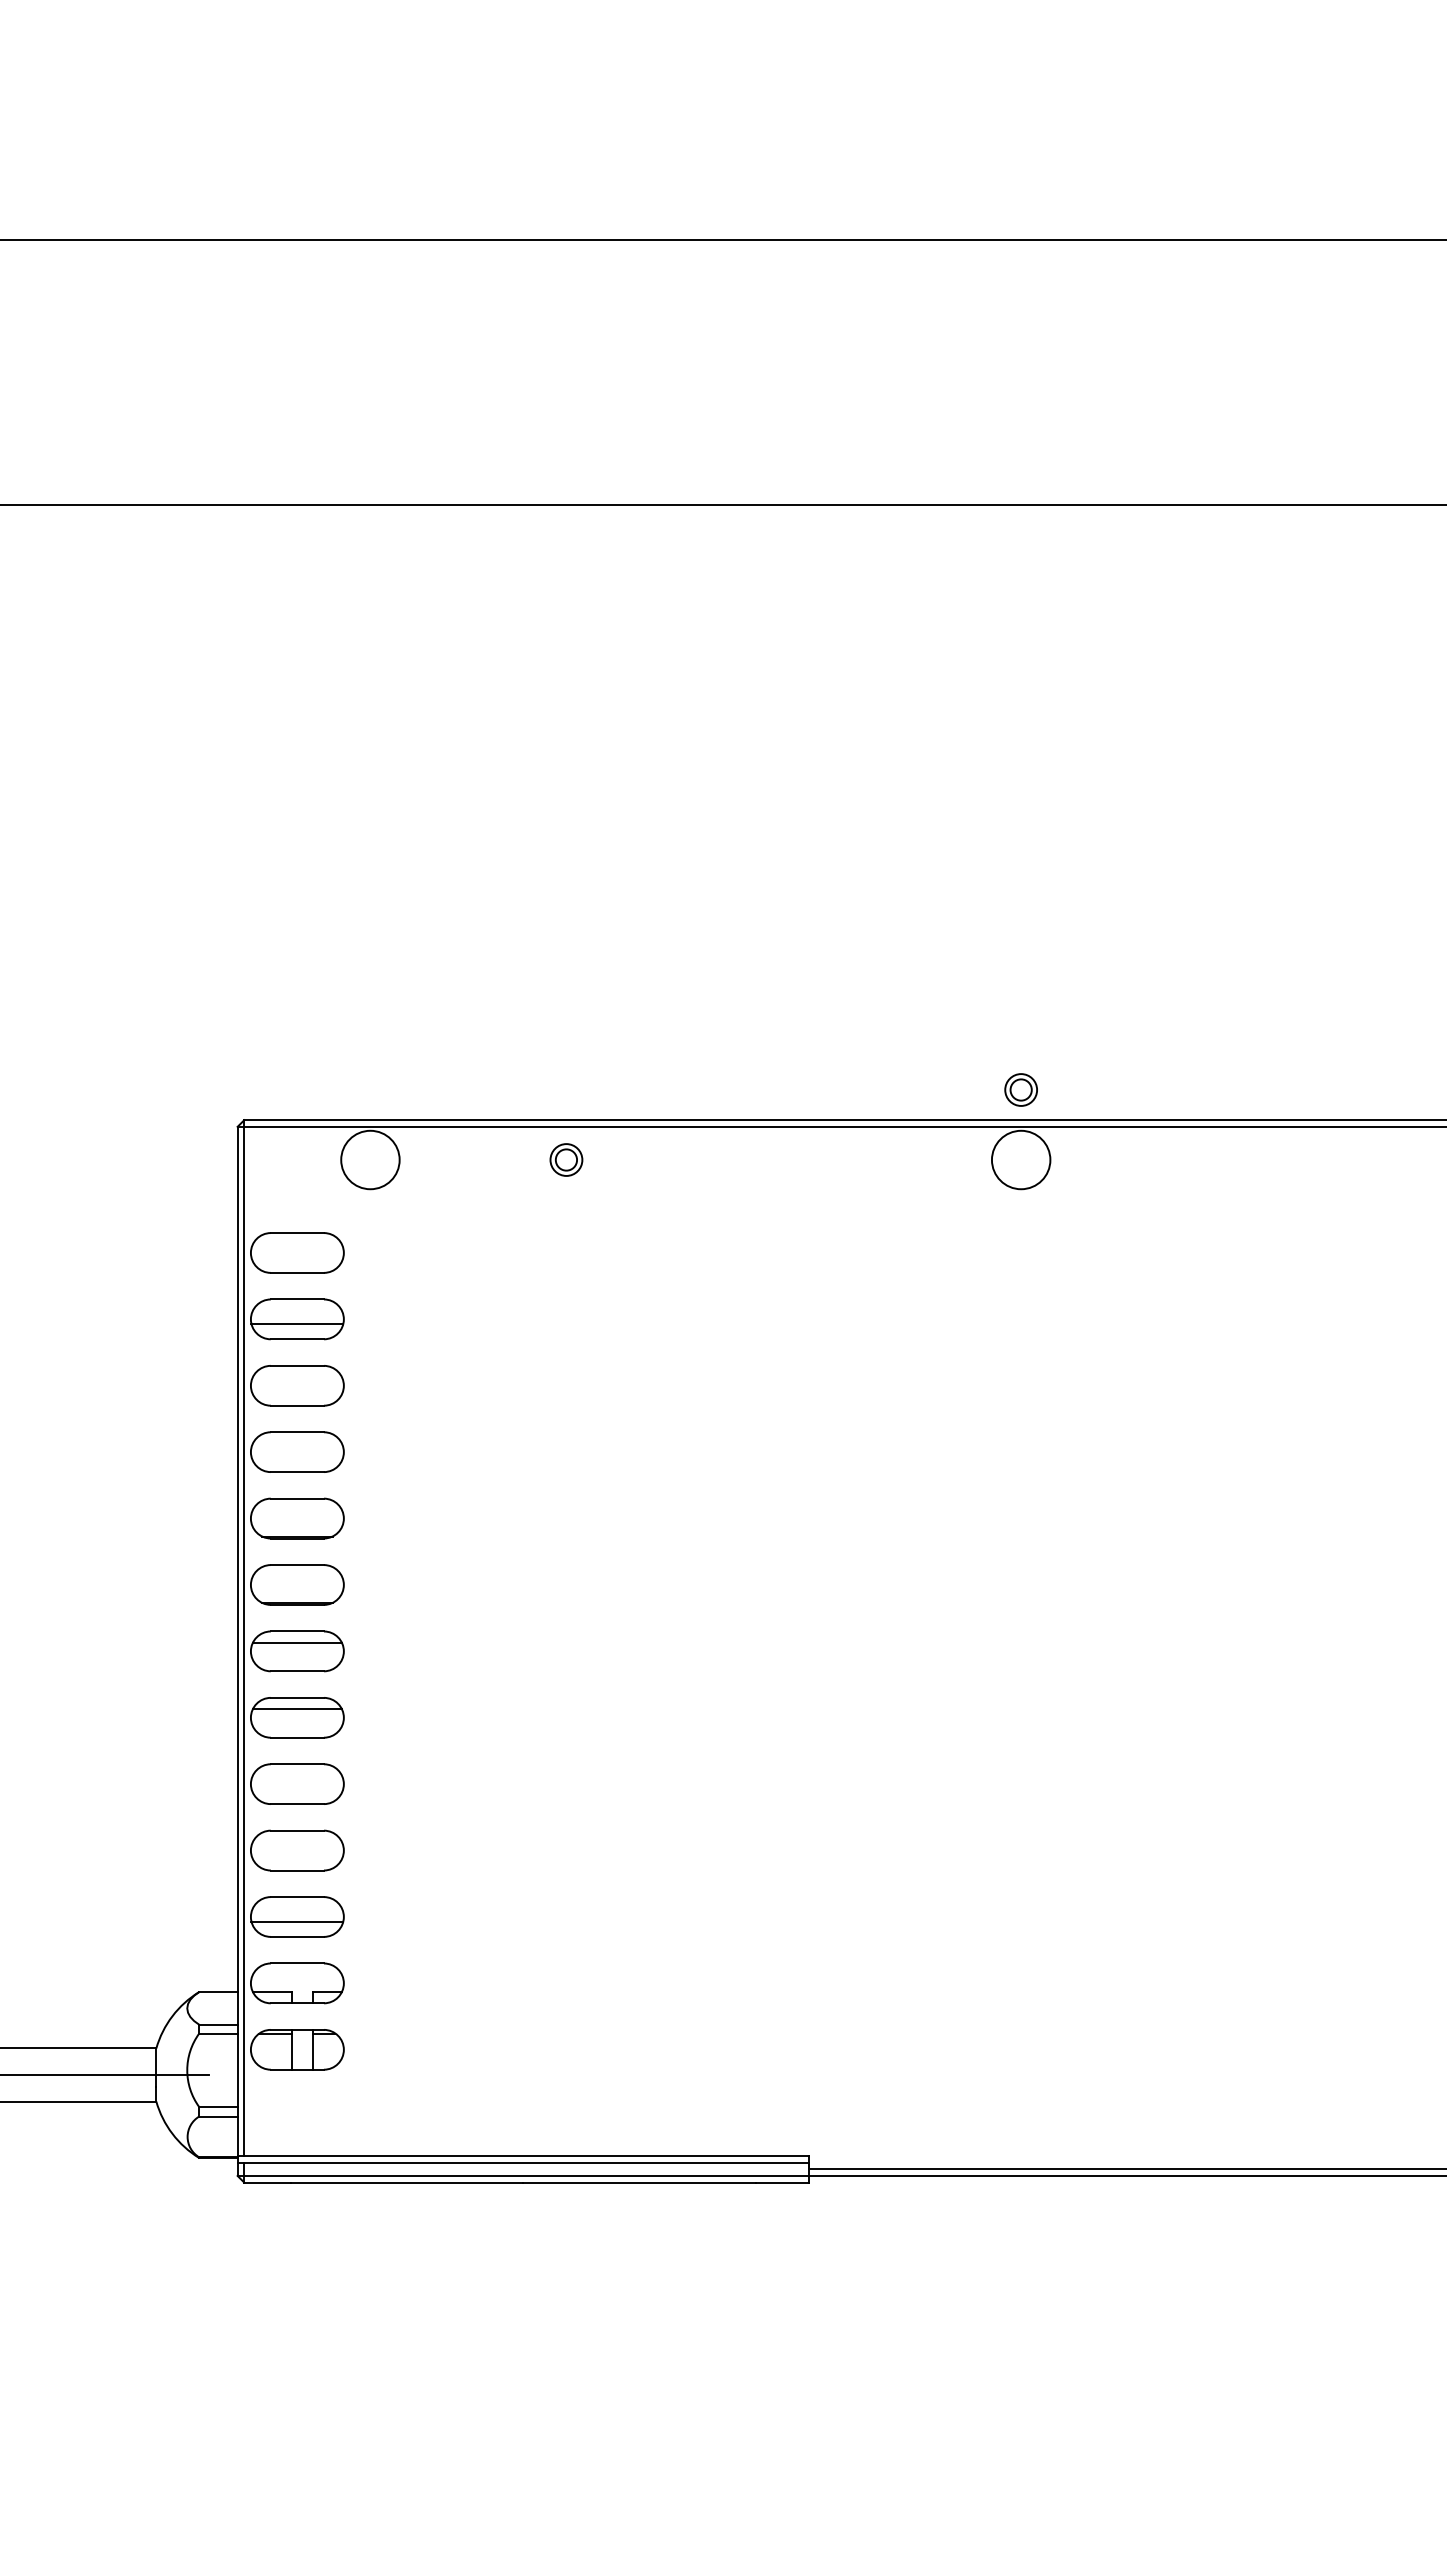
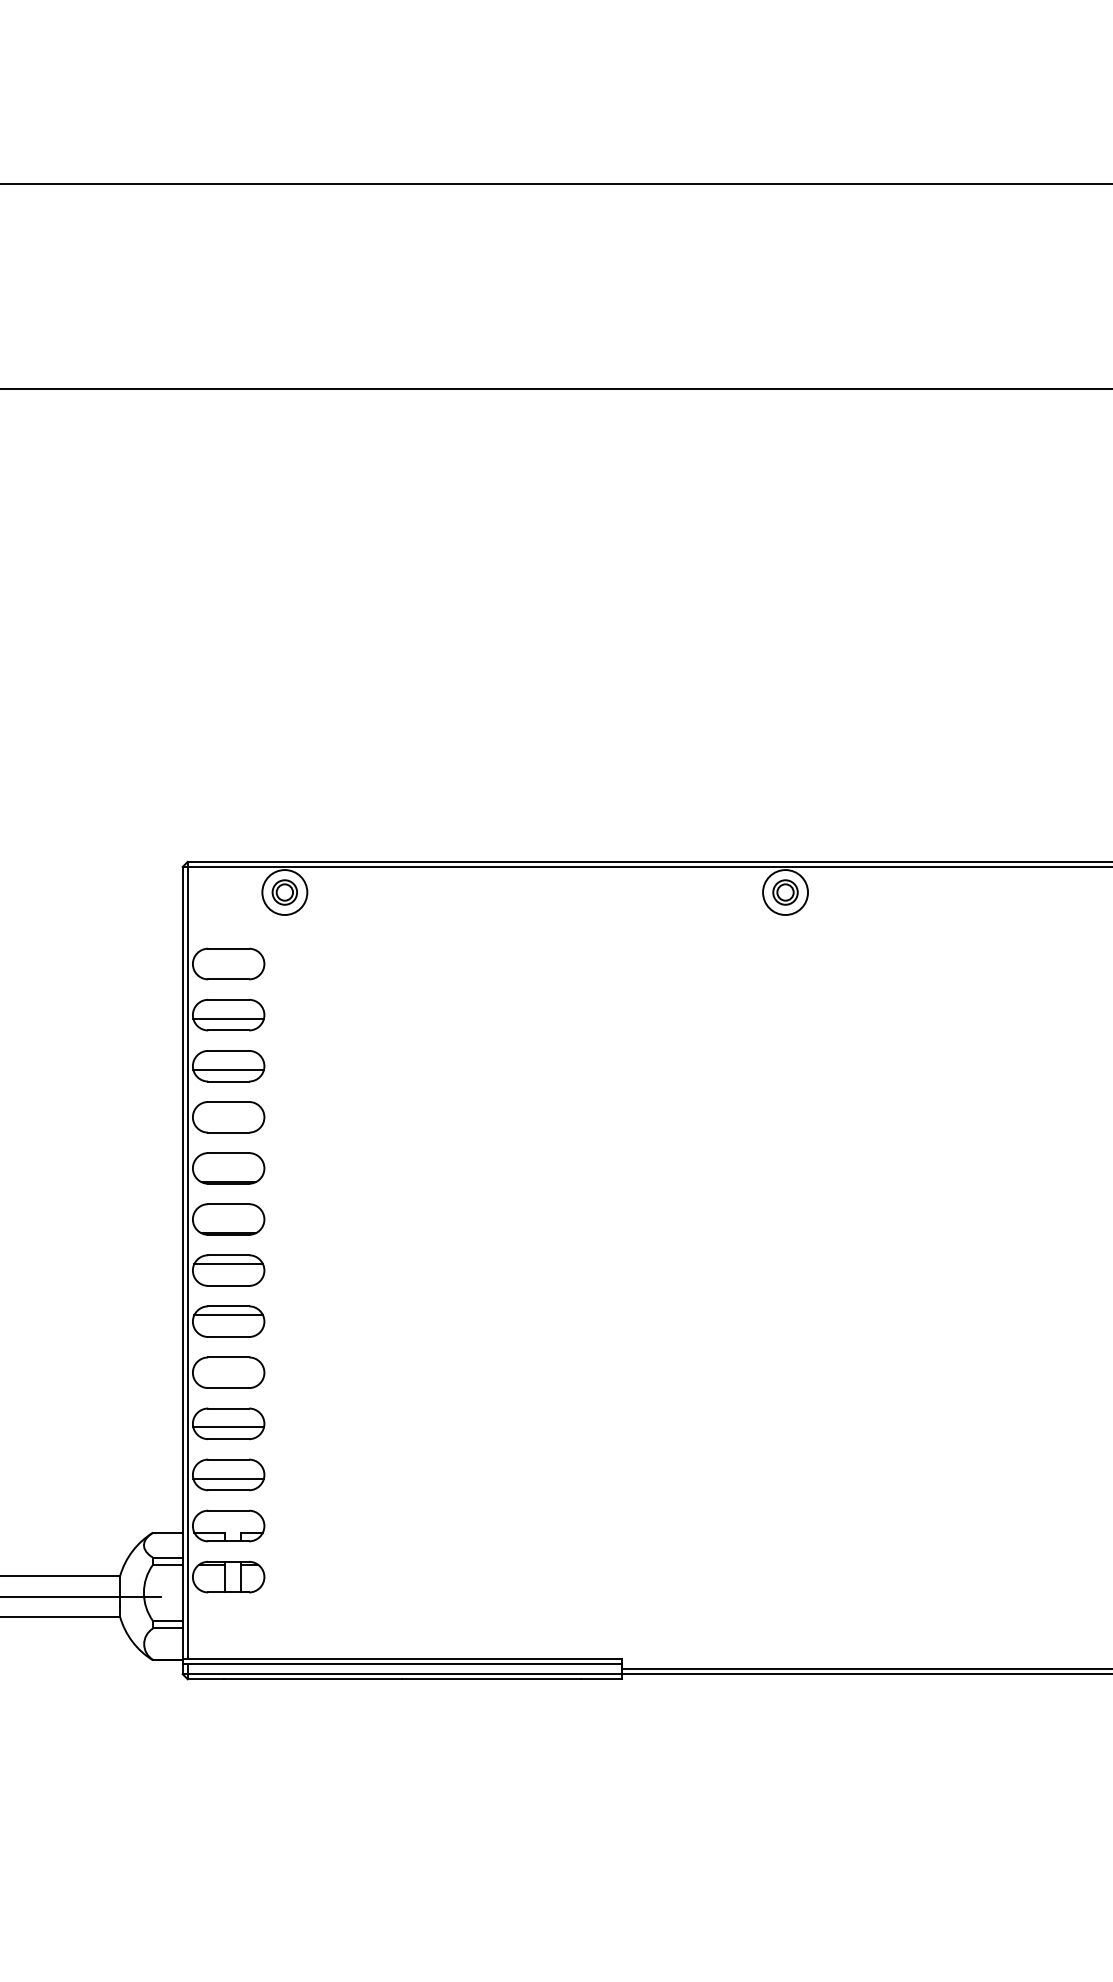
part: (1020, 1089) -> (785, 892), moved
part: (566, 1159) -> (284, 892), moved
line: (297, 1390) -> (228, 1069), added
line: (297, 1855) -> (228, 1427), added

